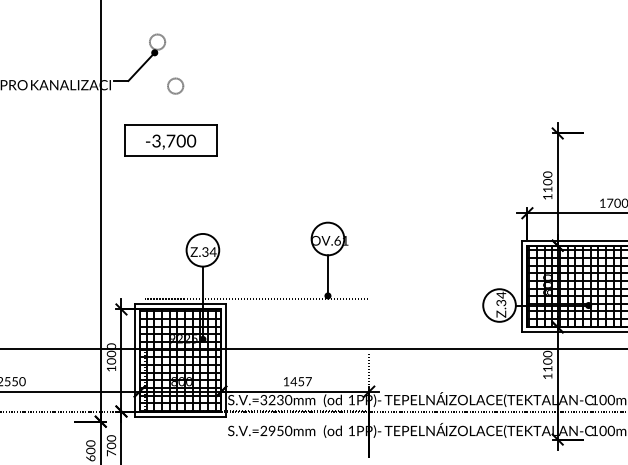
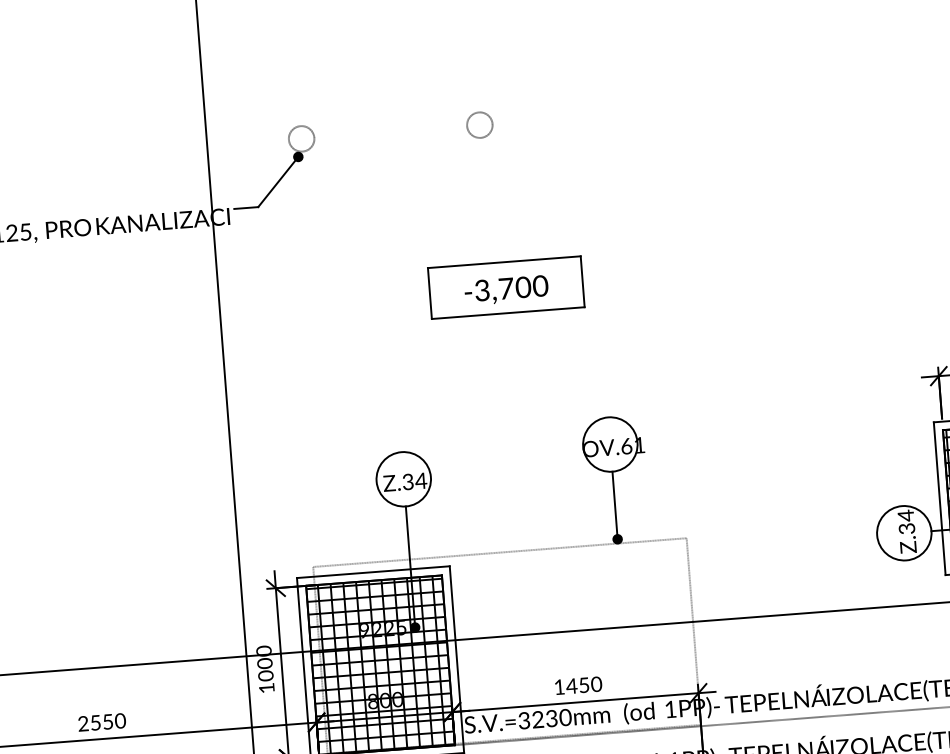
part: (175, 85) -> (479, 124), moved
part: (170, 140) -> (505, 287), moved
text: (308, 381) -> (596, 684), 1457 -> 1450

